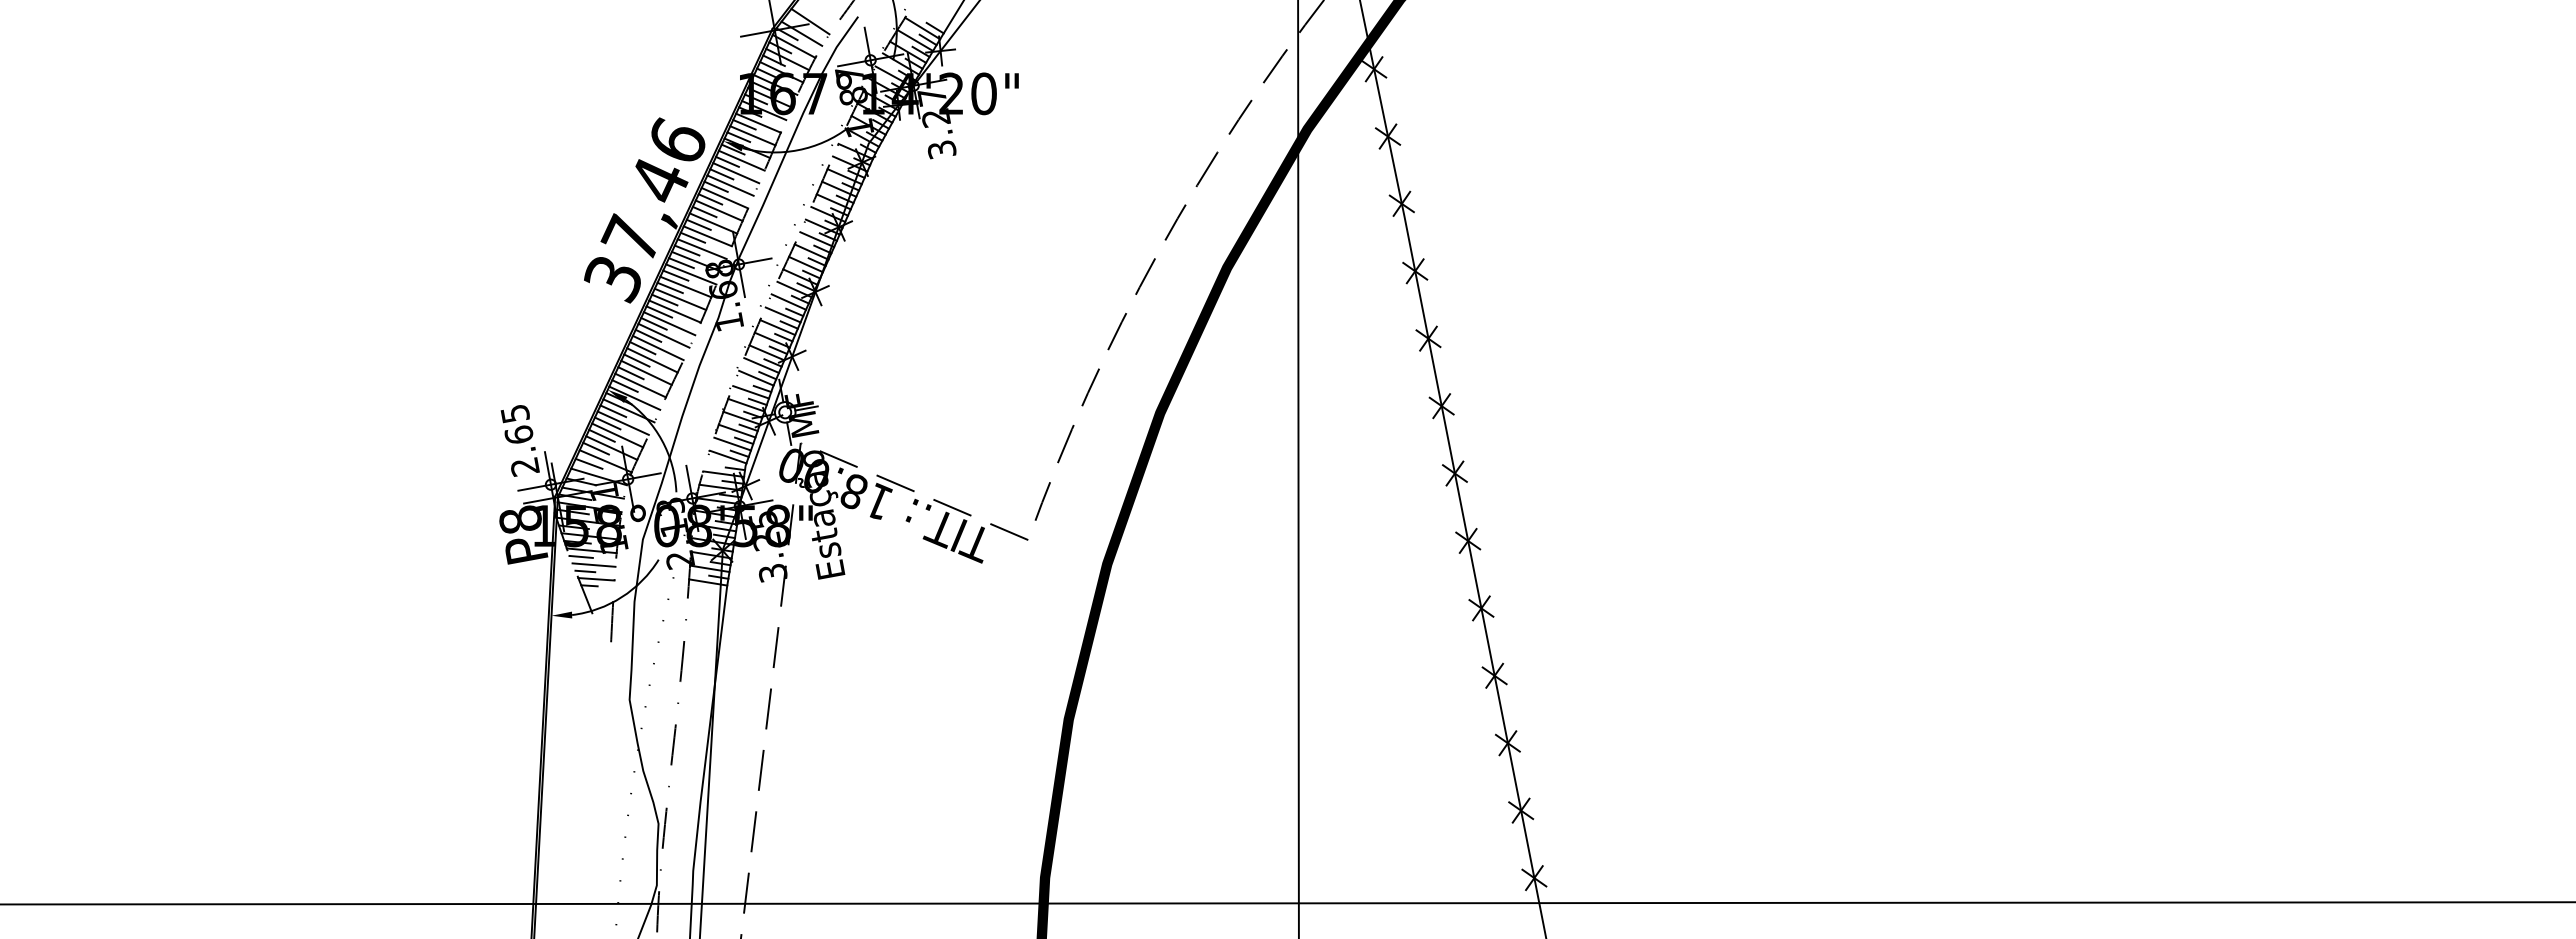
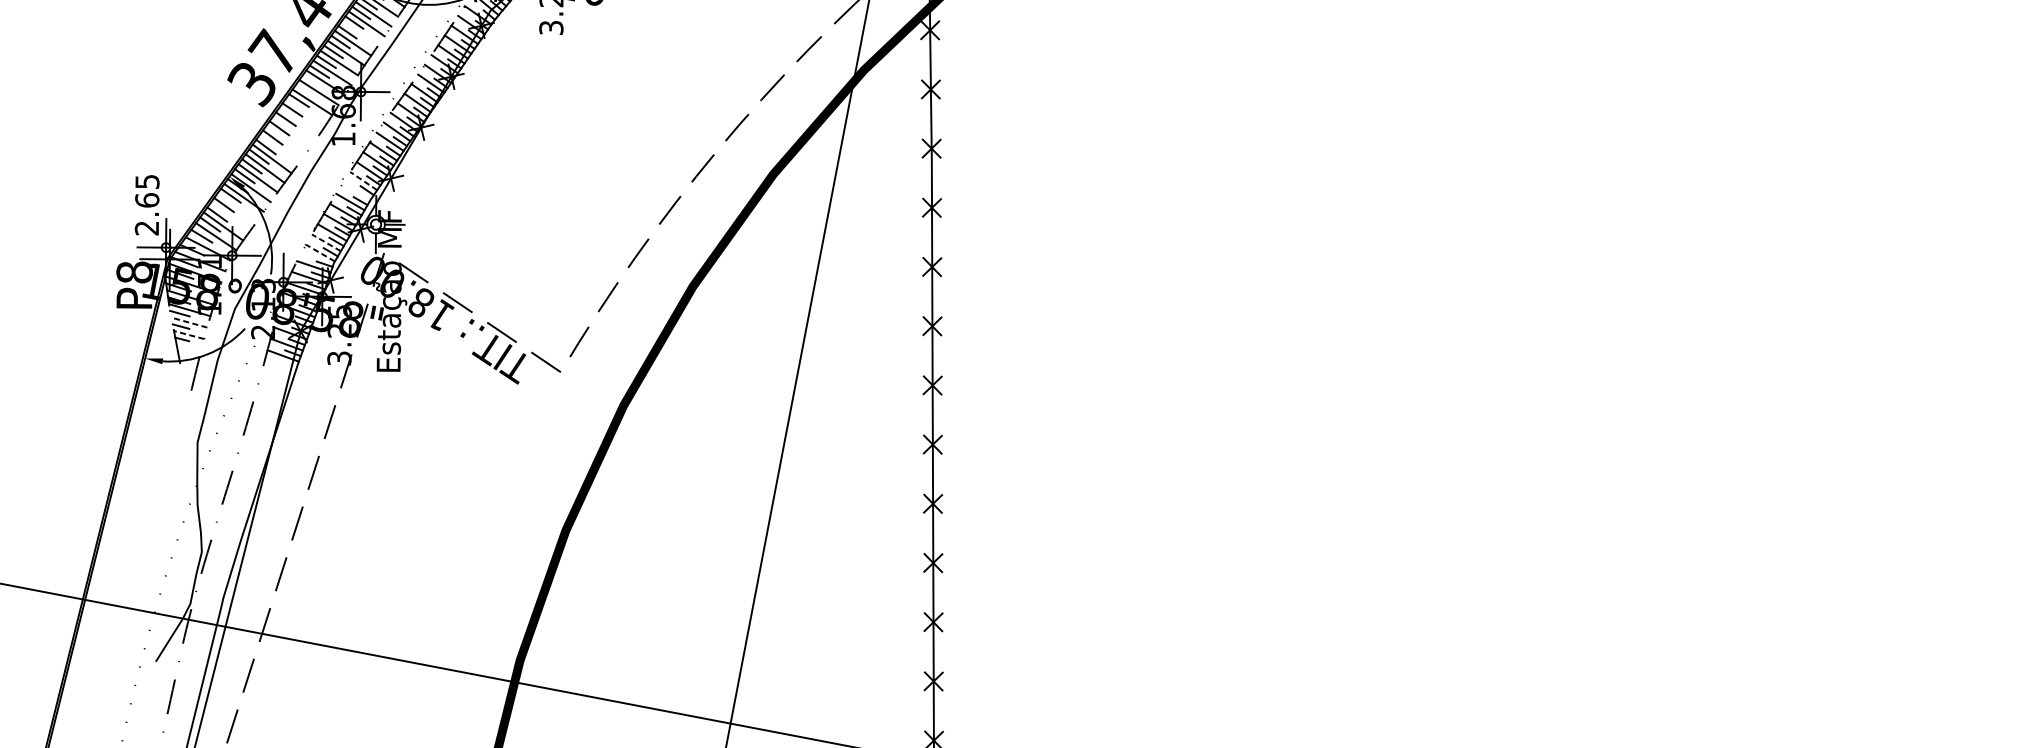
line: (724, 197) -> (359, 32), removed
line: (681, 263) -> (312, 81), removed
line: (675, 275) -> (305, 90), removed
line: (680, 299) -> (305, 112), removed
line: (674, 311) -> (298, 121), removed
line: (669, 323) -> (292, 130), removed
line: (663, 335) -> (285, 139), removed
line: (657, 347) -> (278, 148), removed
line: (761, 365) -> (363, 181), solid -> dashed
line: (756, 377) -> (357, 190), removed
line: (622, 422) -> (236, 206), removed
line: (617, 435) -> (230, 216), removed
line: (732, 443) -> (326, 242), solid -> dashed
line: (727, 456) -> (320, 252), solid -> dashed
line: (594, 565) -> (189, 323), solid -> dashed
line: (595, 579) -> (188, 335), solid -> dashed

